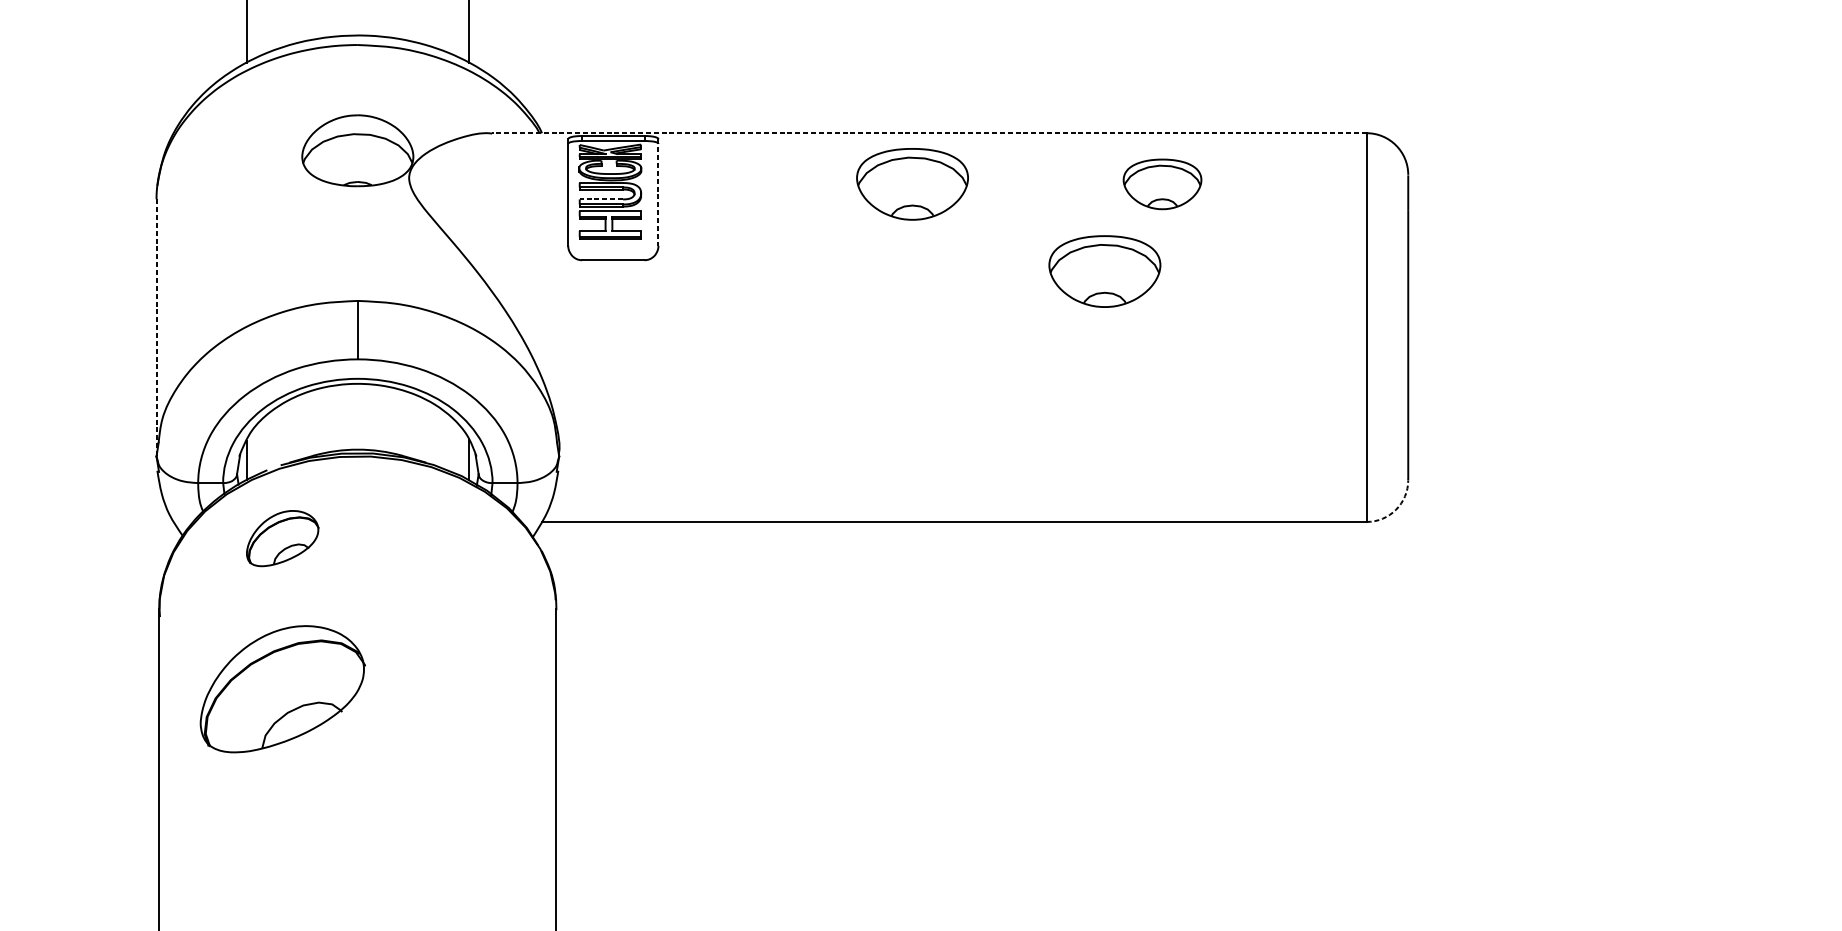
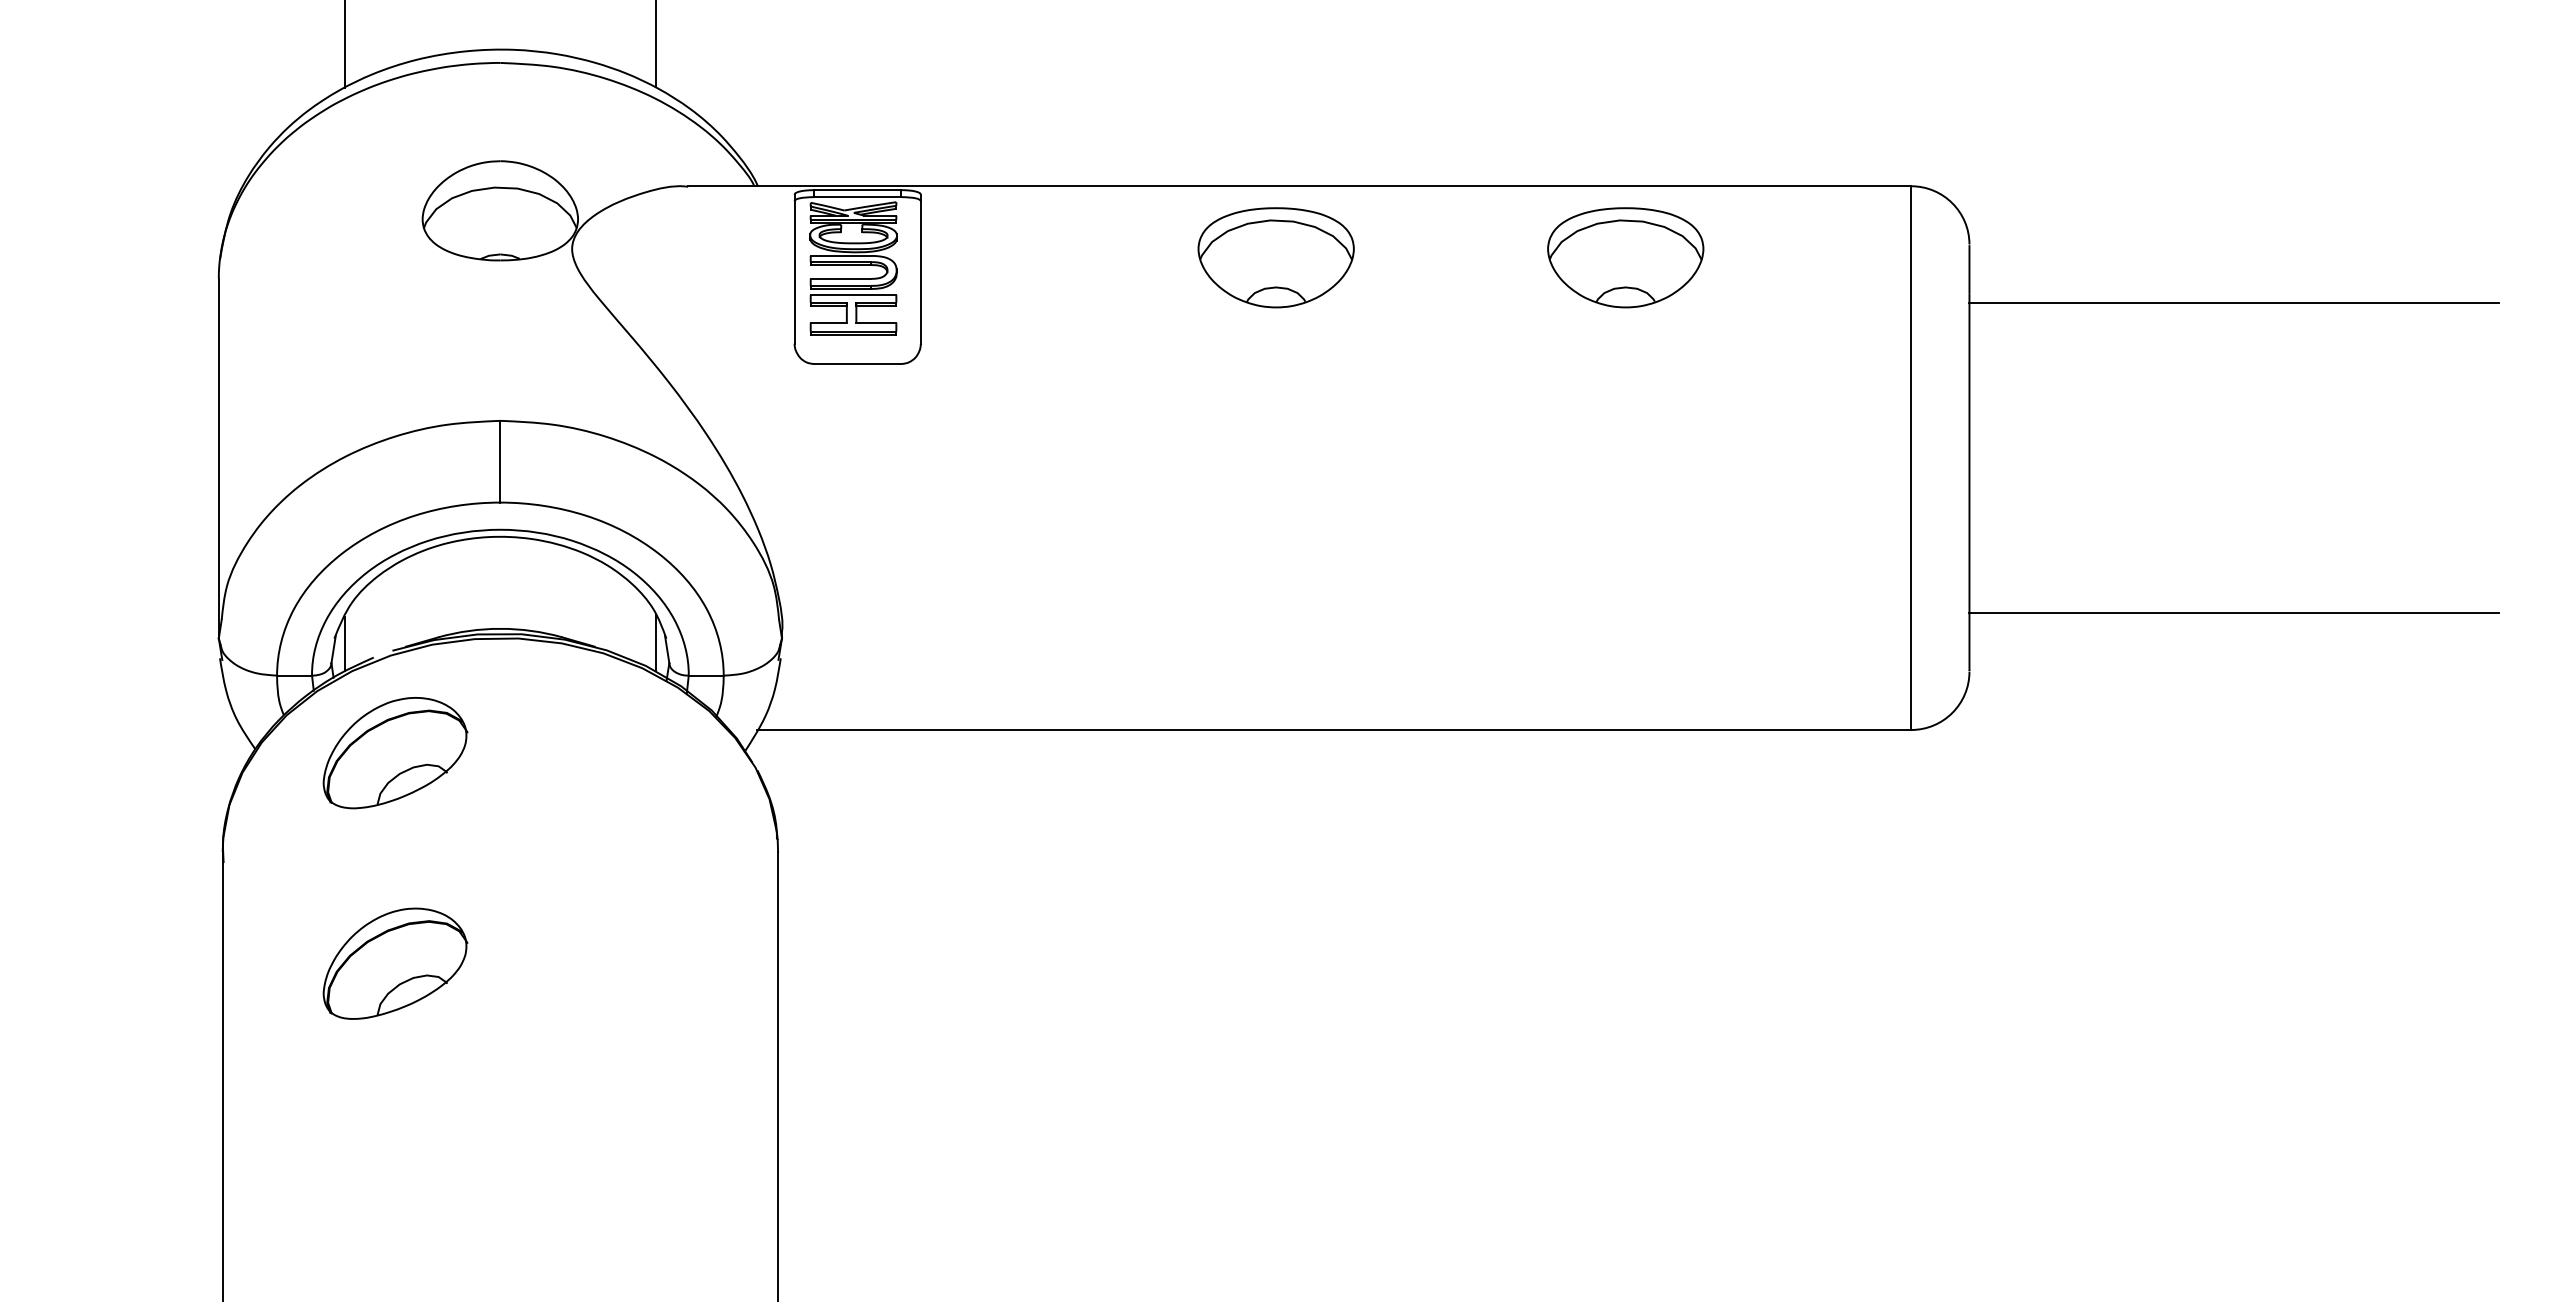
line: (929, 133) -> (1299, 186), dashed -> solid
part: (1162, 184) -> (1625, 257), size x1.43
line: (658, 192) -> (920, 269), dashed -> solid
line: (601, 199) -> (840, 278), dashed -> solid
line: (1597, 216) -> (2233, 302), added
part: (1104, 271) -> (1544, 379), removed
line: (156, 327) -> (218, 458), dashed -> solid
line: (1597, 438) -> (2233, 613), added
arc: (1396, 509) -> (1952, 712), dashed -> solid
part: (282, 538) -> (395, 753), size x1.43
part: (282, 688) -> (395, 963), size x0.62

